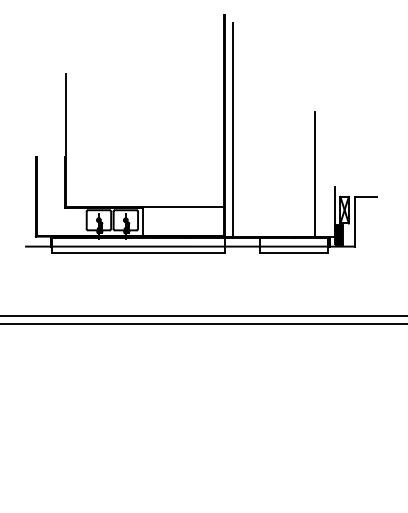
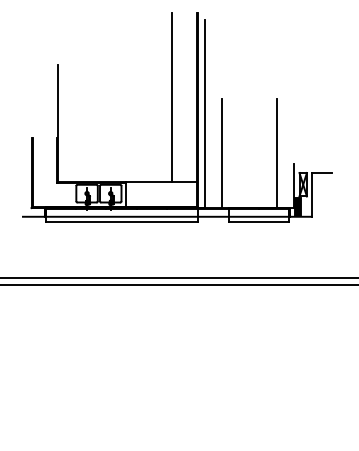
line: (194, 110) -> (171, 97), added
line: (252, 174) -> (222, 153), added

